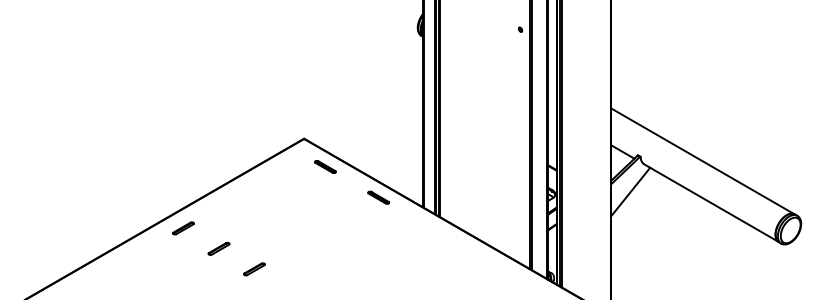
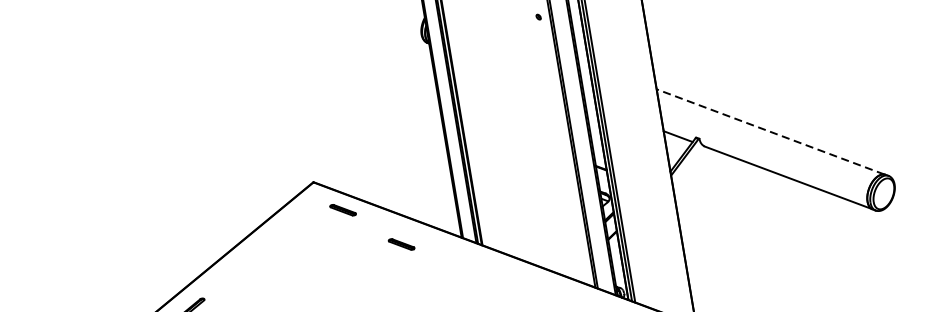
line: (702, 160) -> (770, 131), solid -> dashed
line: (630, 191) -> (694, 180), removed
part: (378, 197) -> (401, 244), moved

